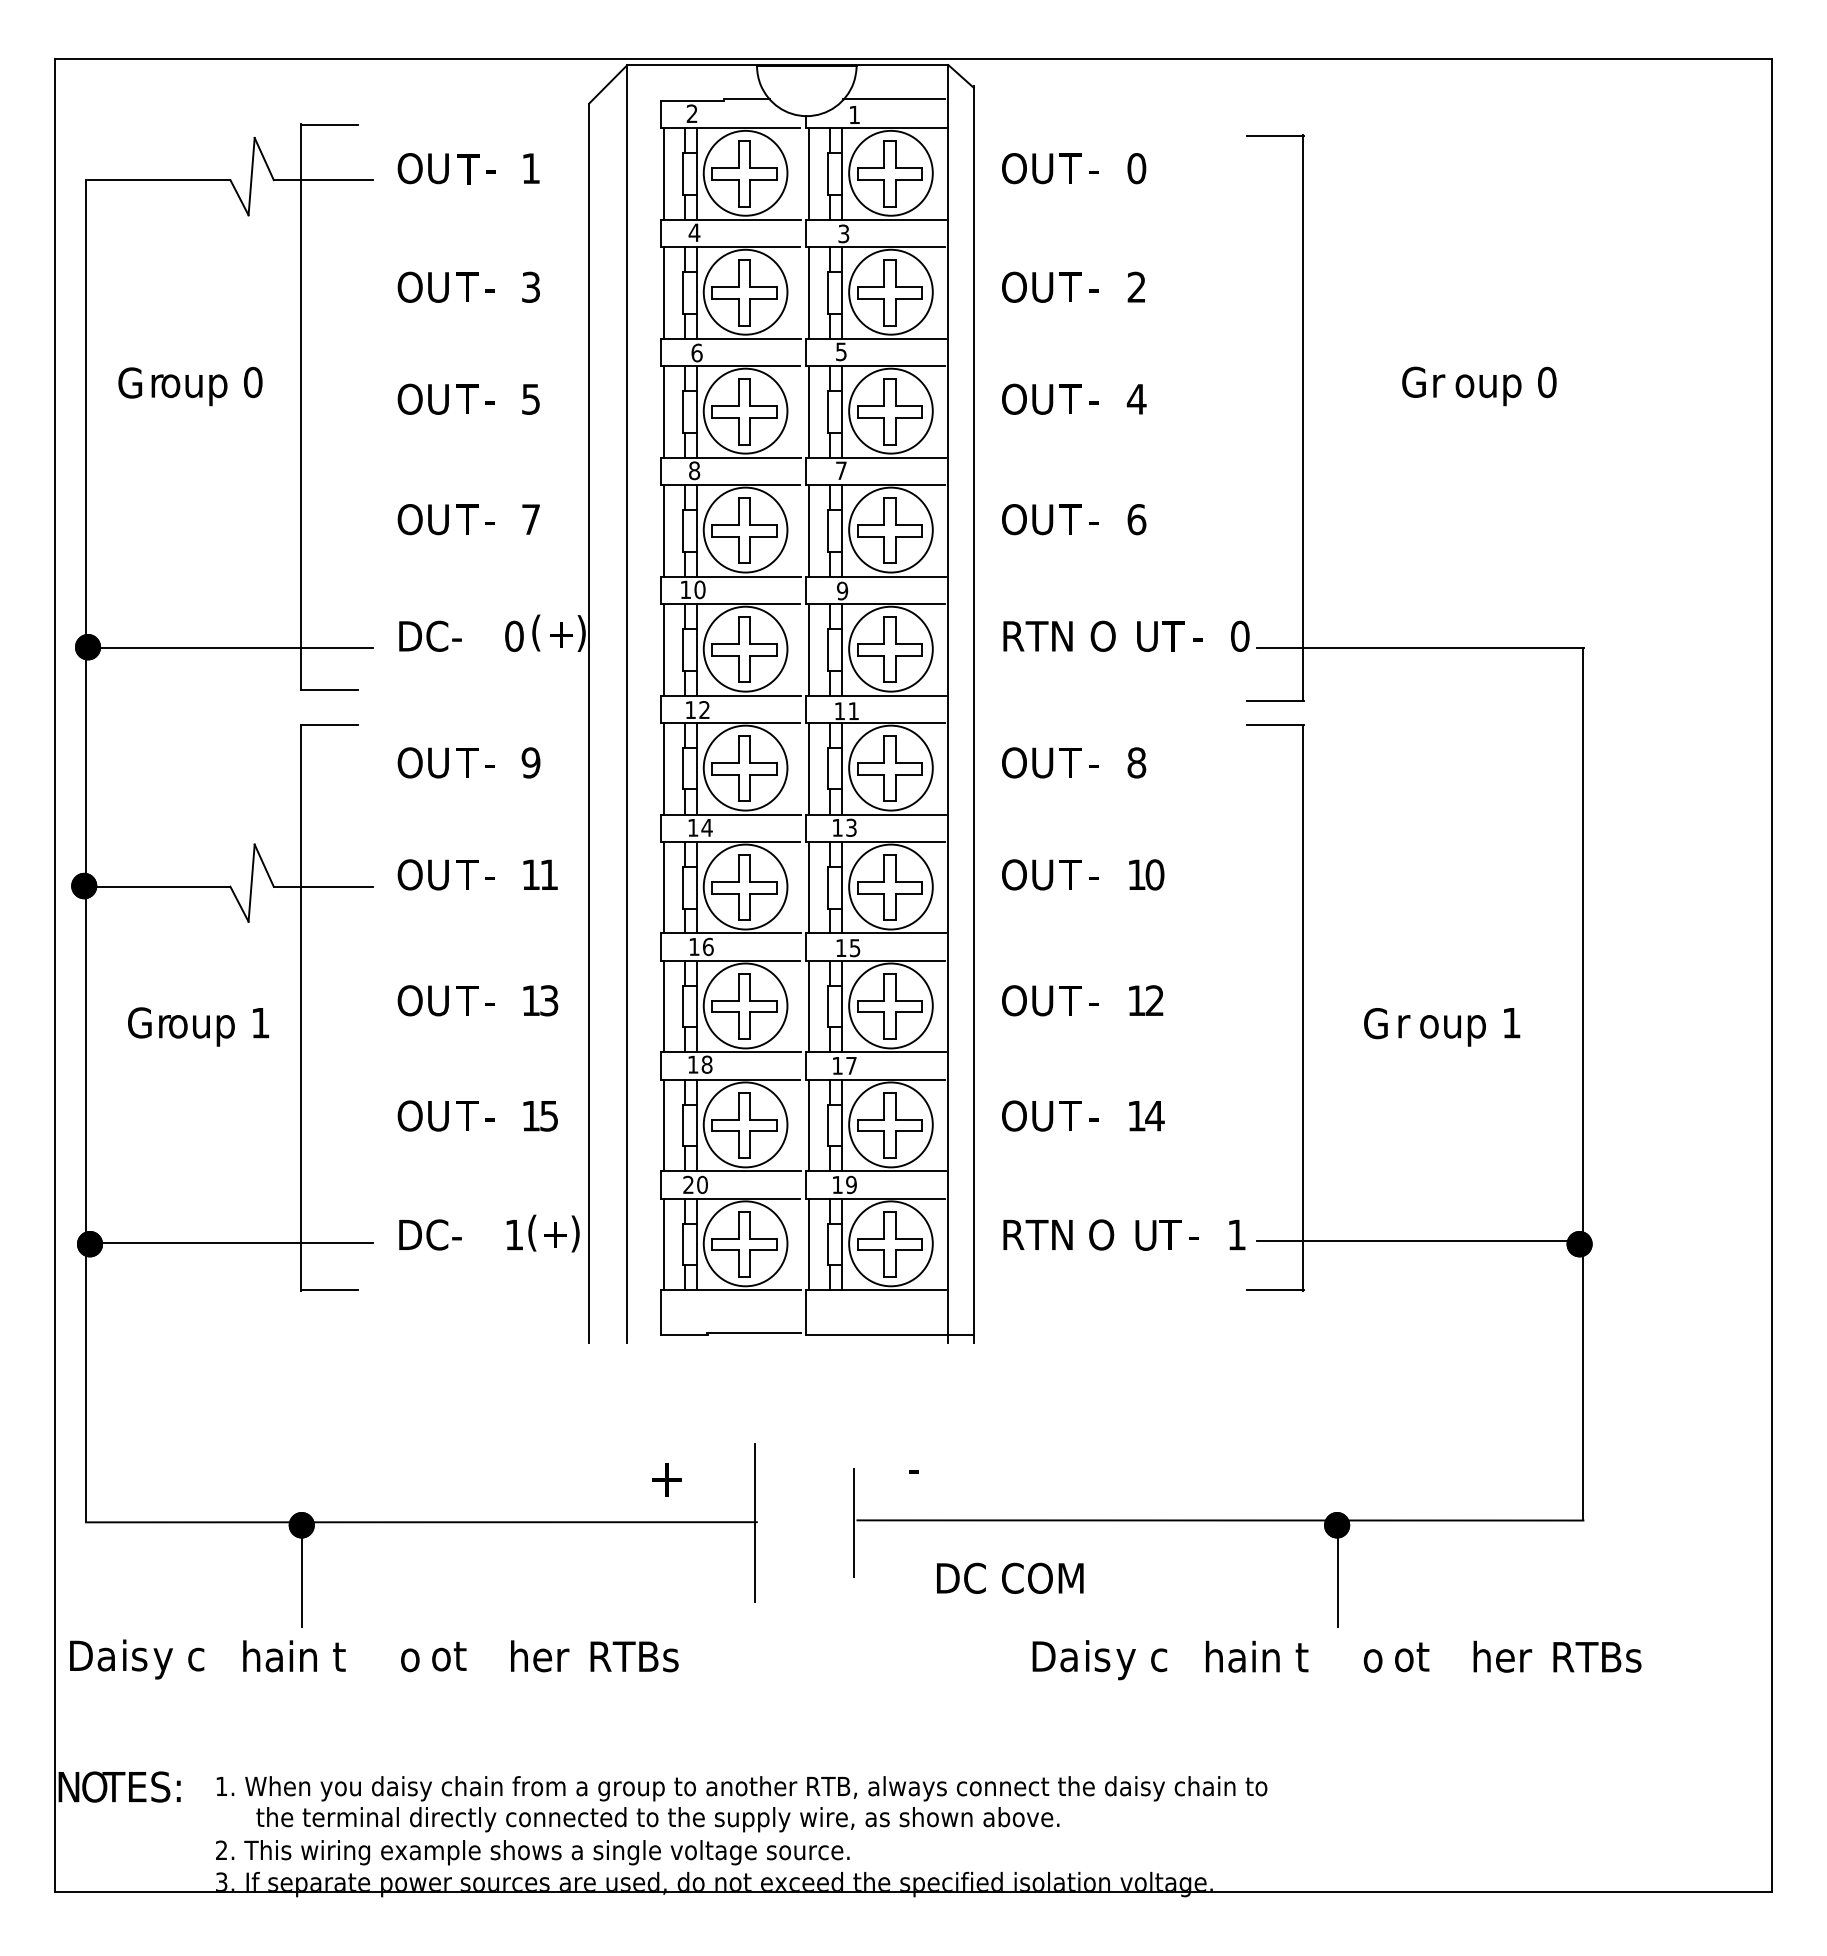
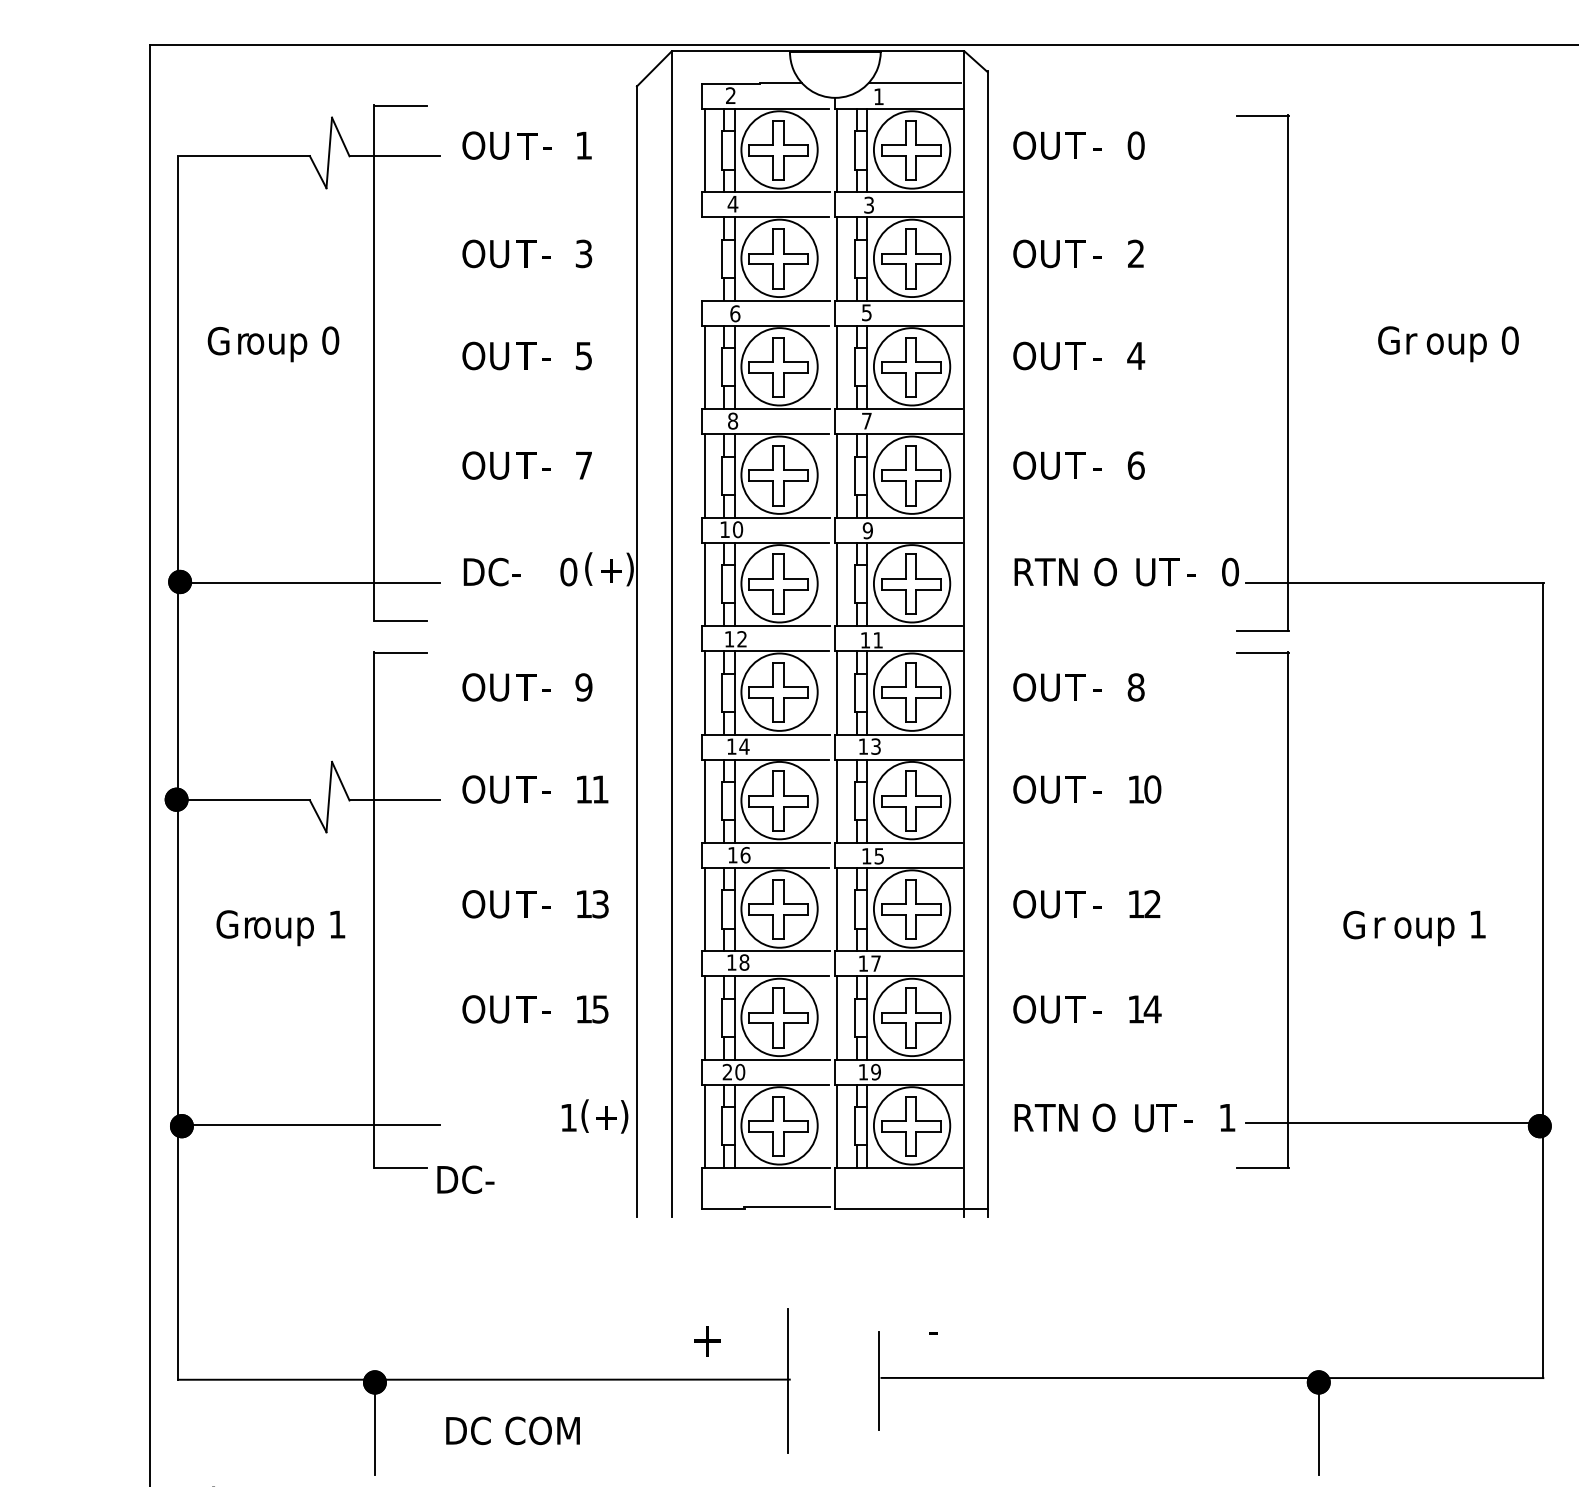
line: (663, 292) -> (704, 258), removed
text: (430, 1234) -> (465, 1179), moved
text: (1010, 1577) -> (513, 1430), moved

